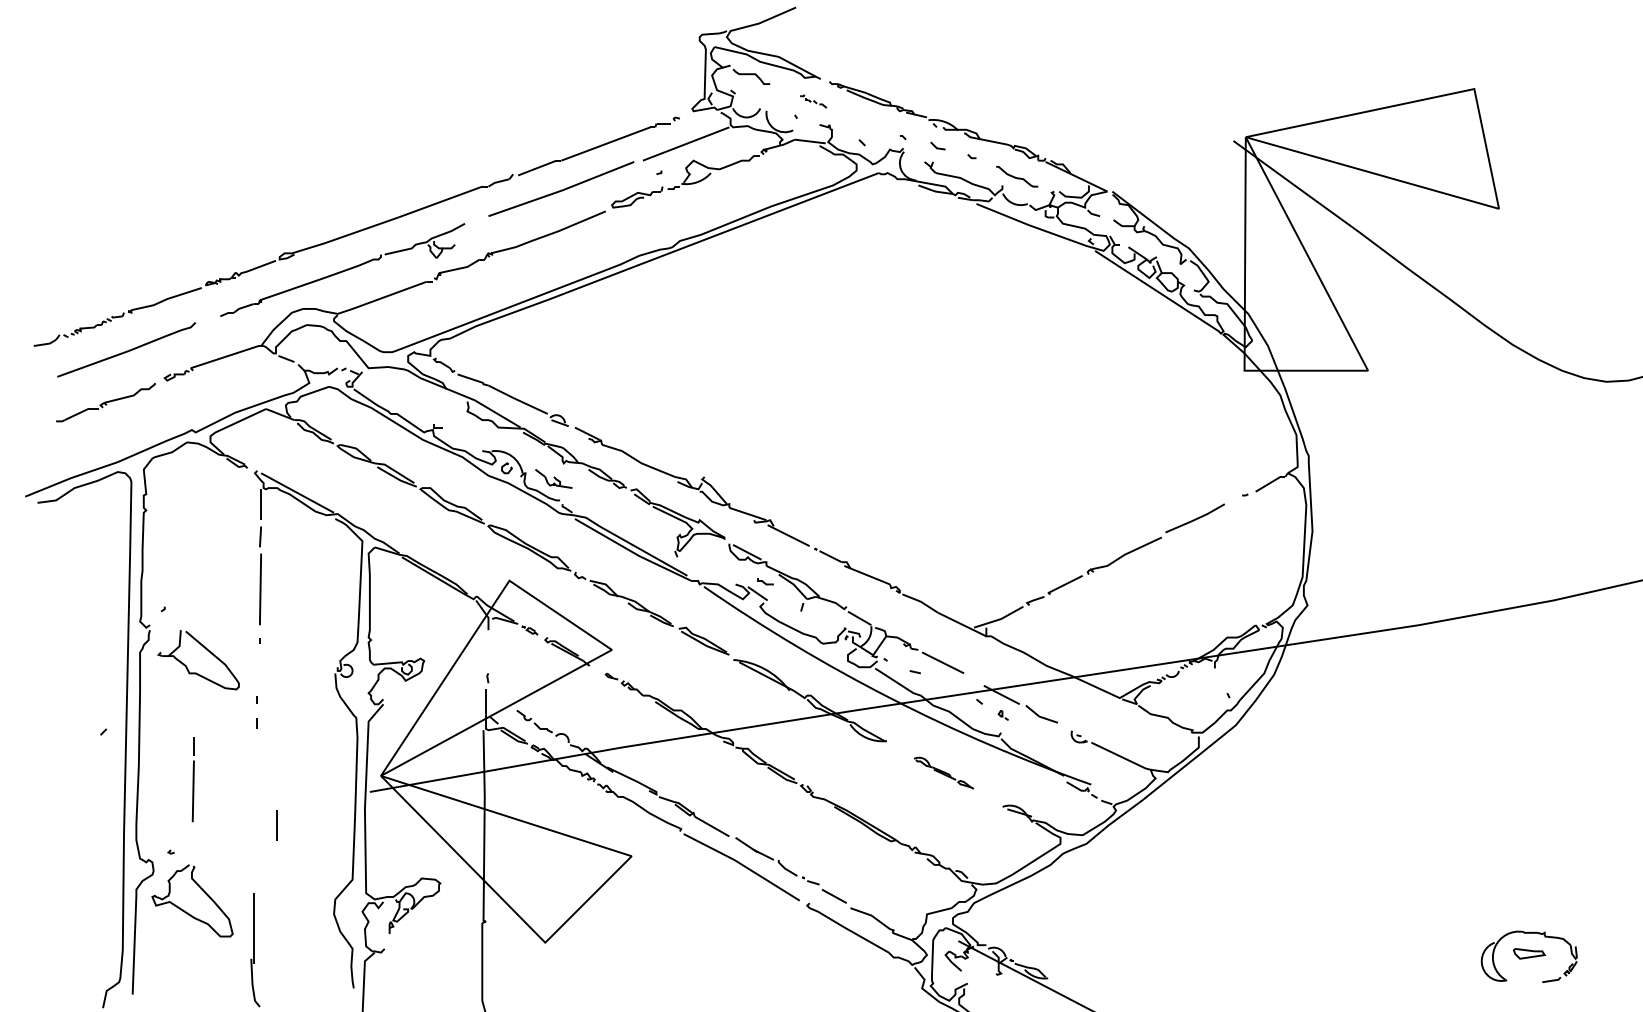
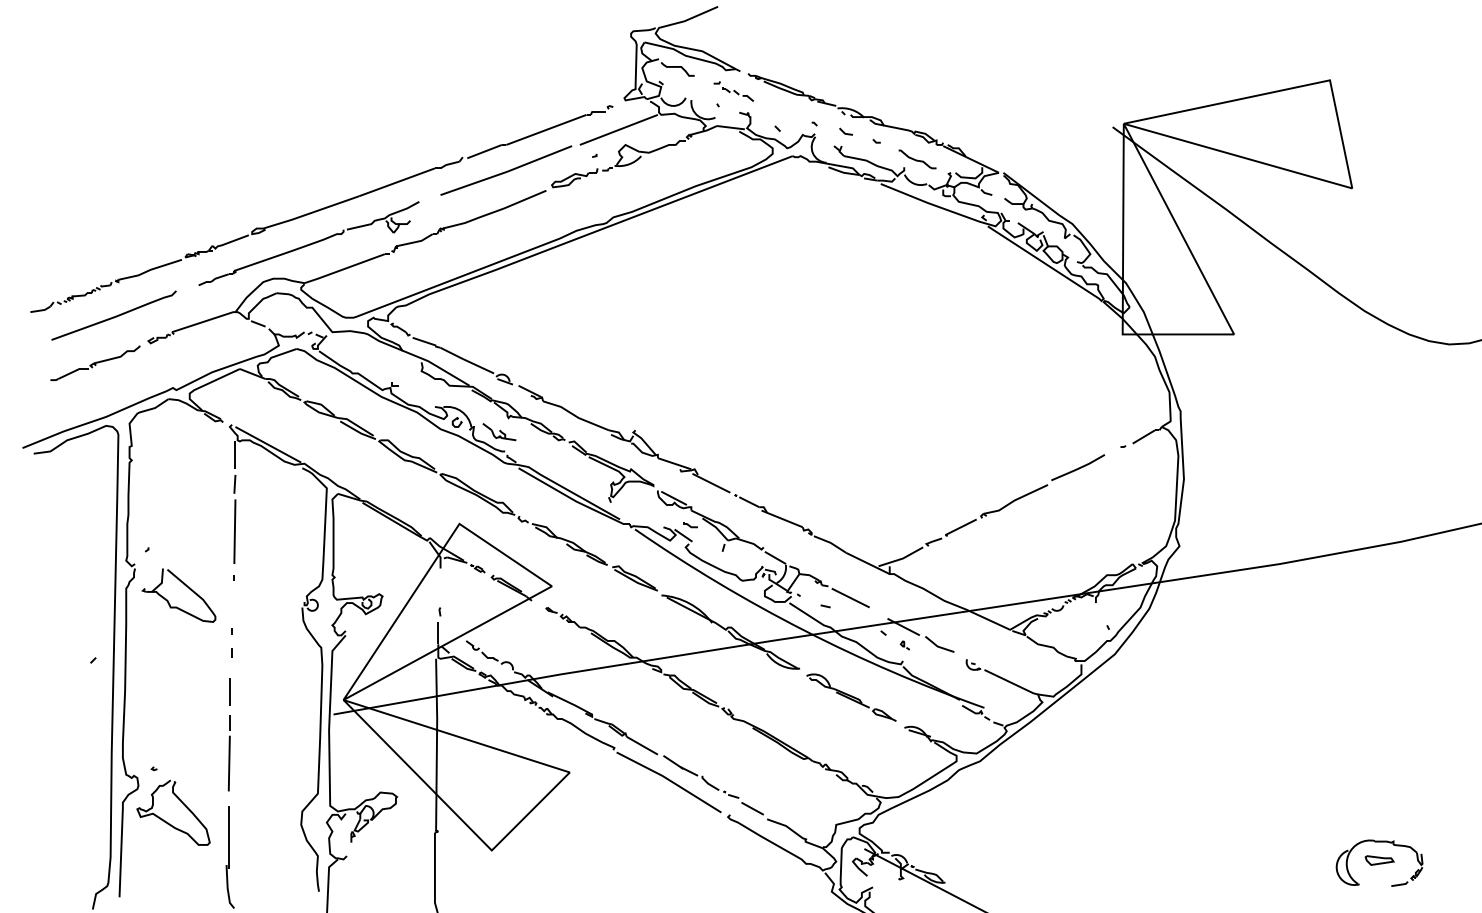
part: (813, 101) -> (733, 91), size x1.67
part: (943, 772) -> (851, 696), size x1.67
line: (192, 779) -> (228, 752), moved
line: (276, 825) -> (229, 691), moved

